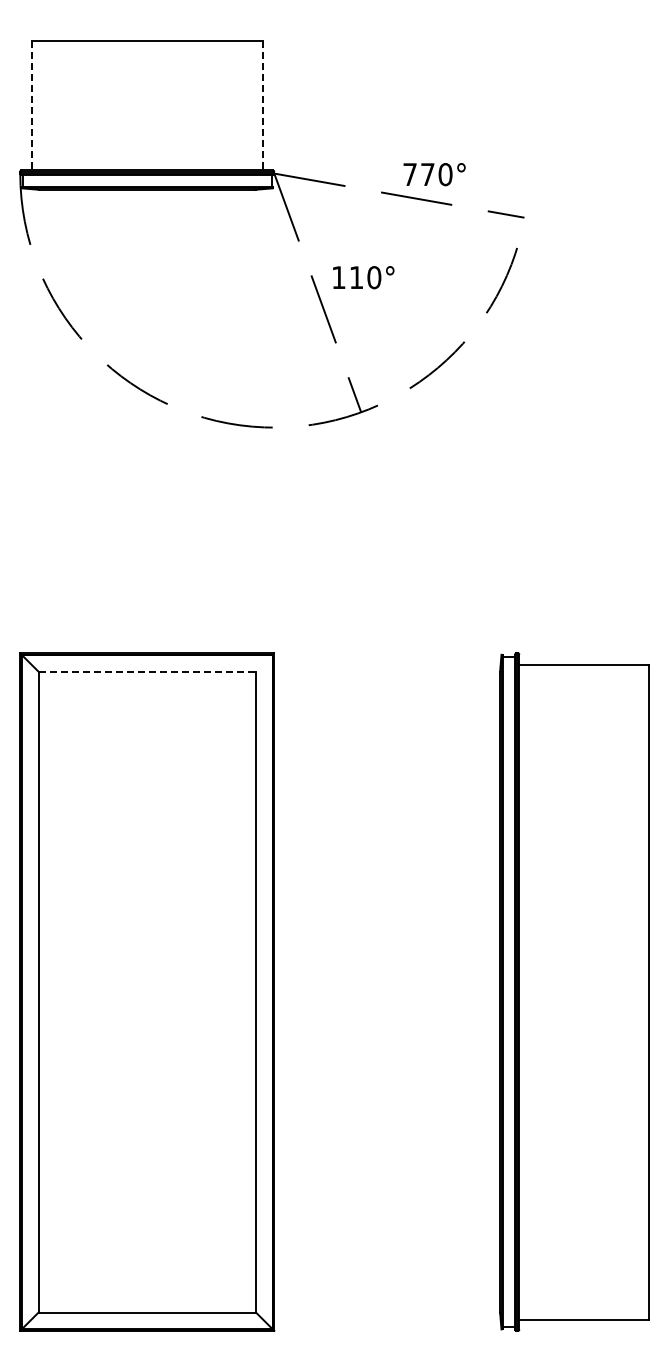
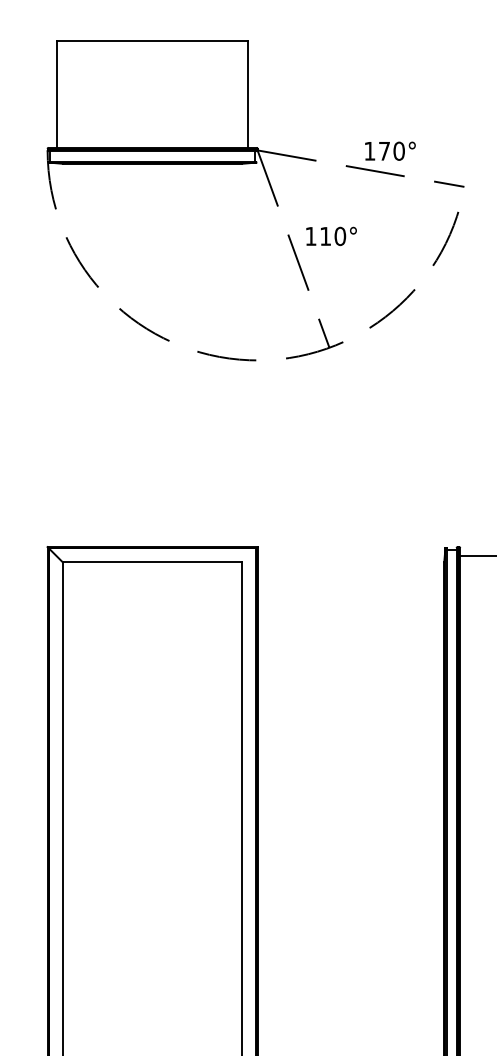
line: (31, 105) -> (56, 94), dashed -> solid
line: (263, 105) -> (248, 94), dashed -> solid
text: (409, 174) -> (369, 151), 770° -> 170°
line: (147, 671) -> (152, 562), dashed -> solid

